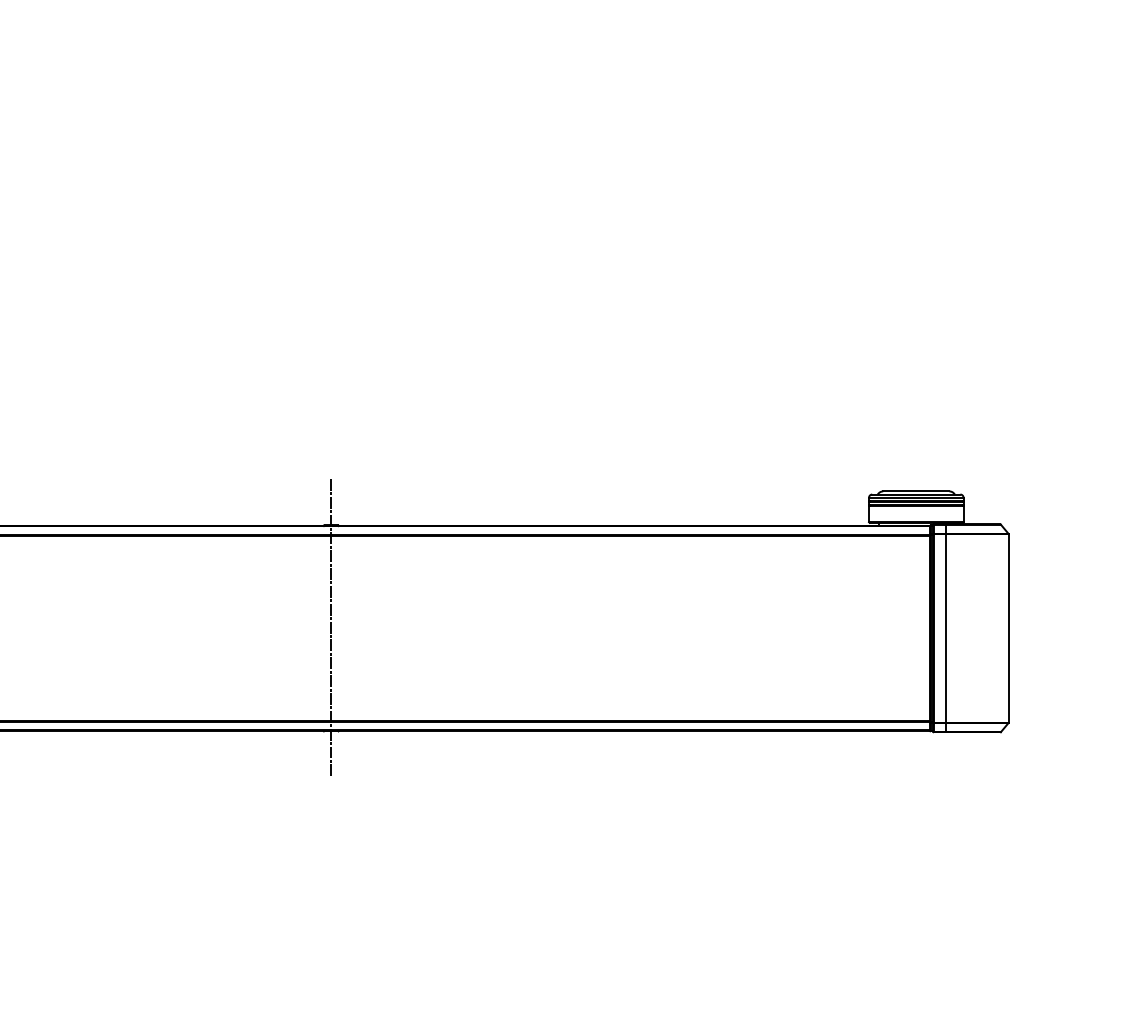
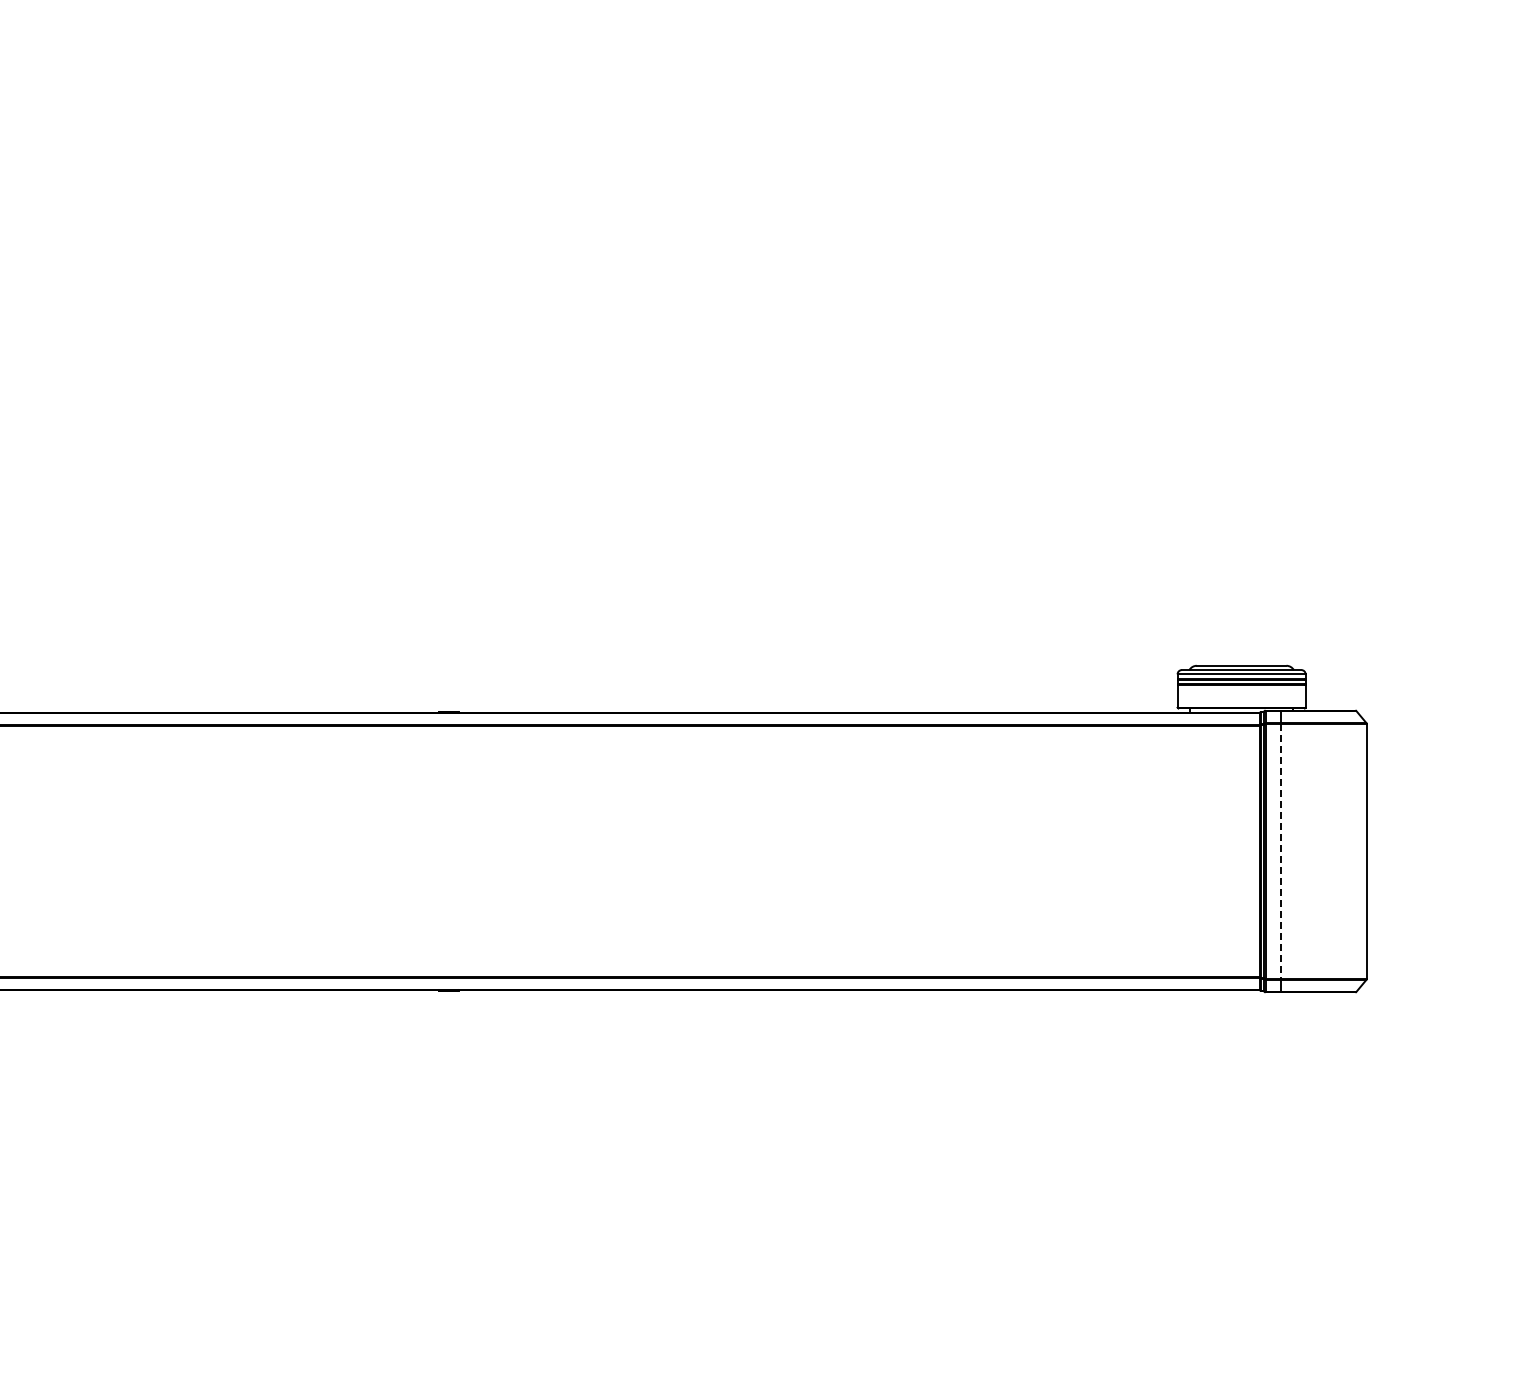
line: (330, 628) -> (448, 851), removed
line: (945, 628) -> (1281, 851), solid -> dashed

